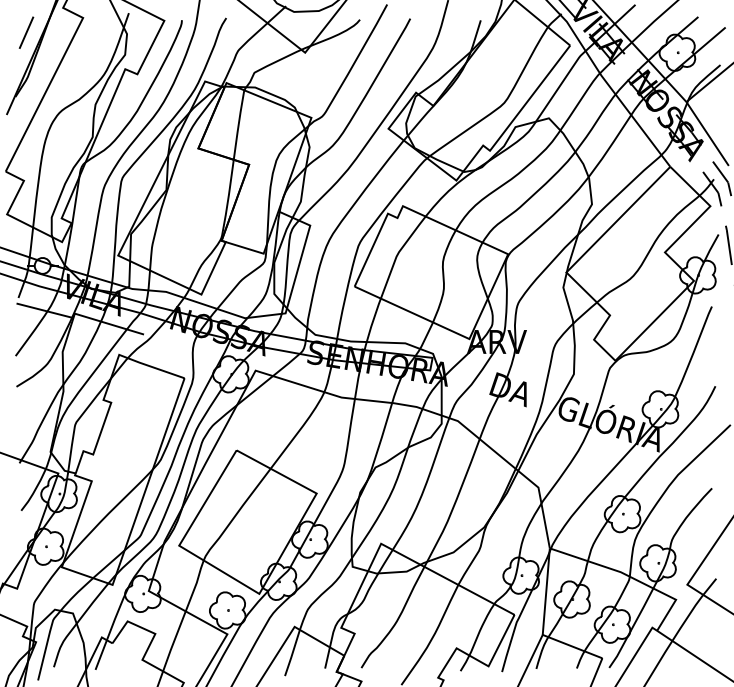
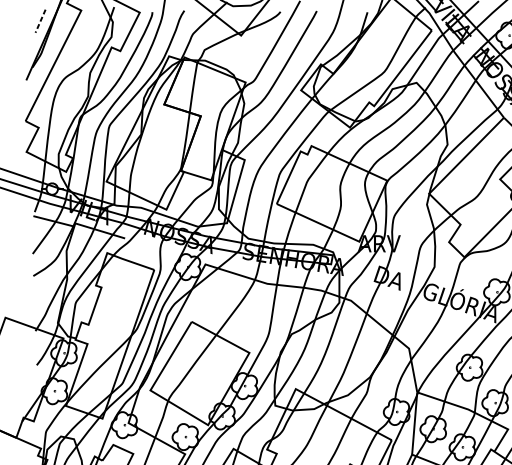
line: (26, 32) -> (40, 21), solid -> dashed

